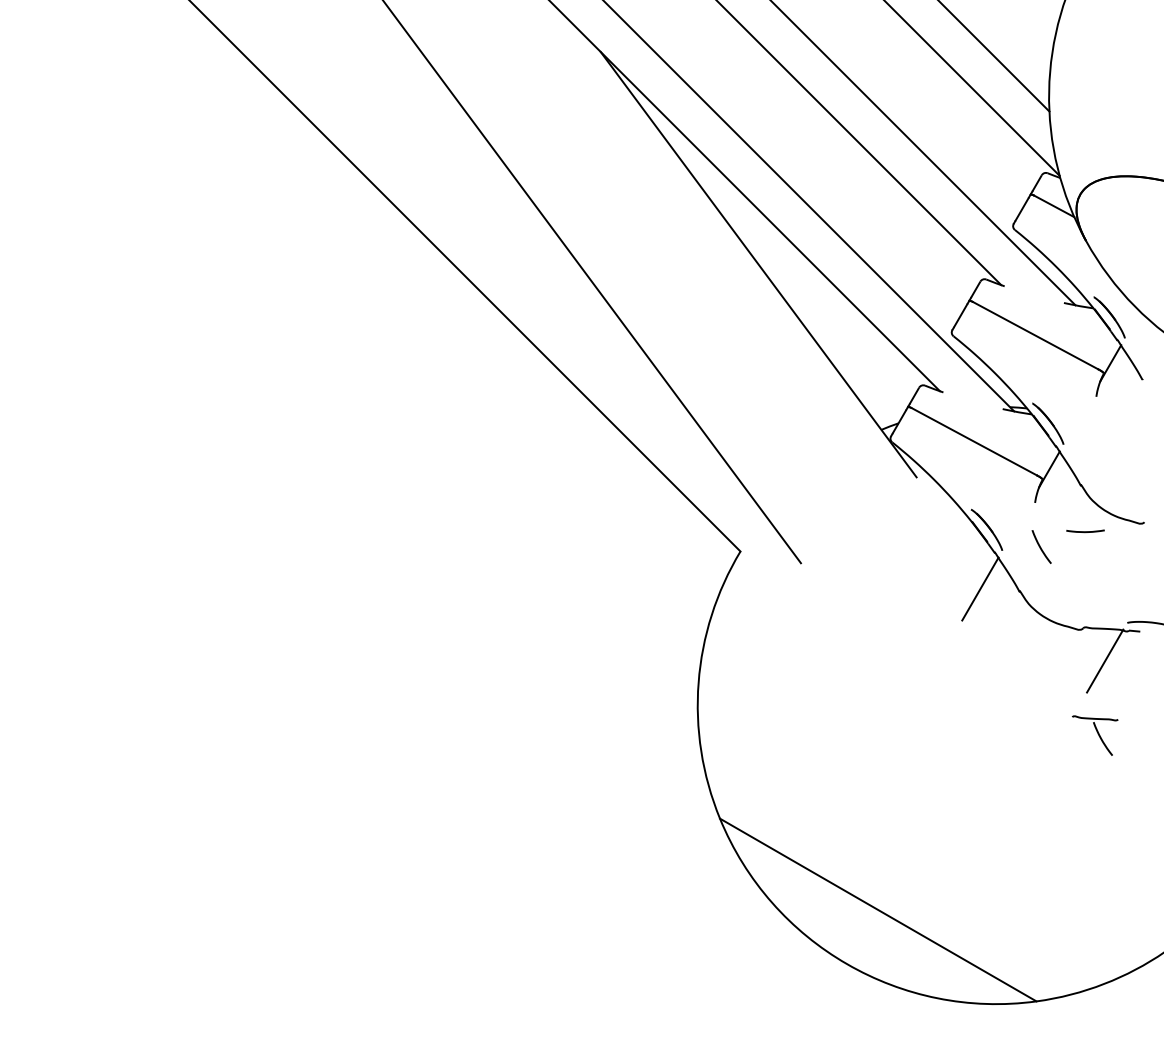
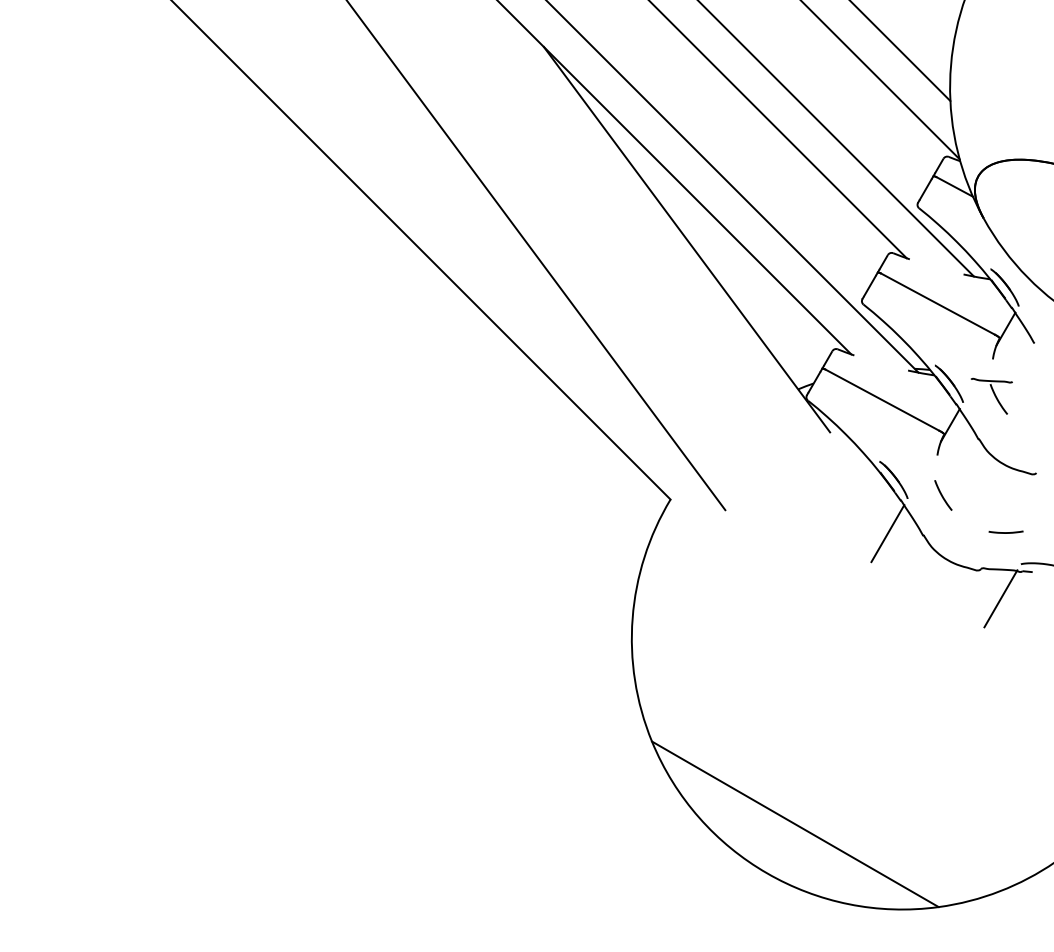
curve: (1084, 531) -> (1005, 532), moved
part: (1094, 734) -> (991, 395), moved

